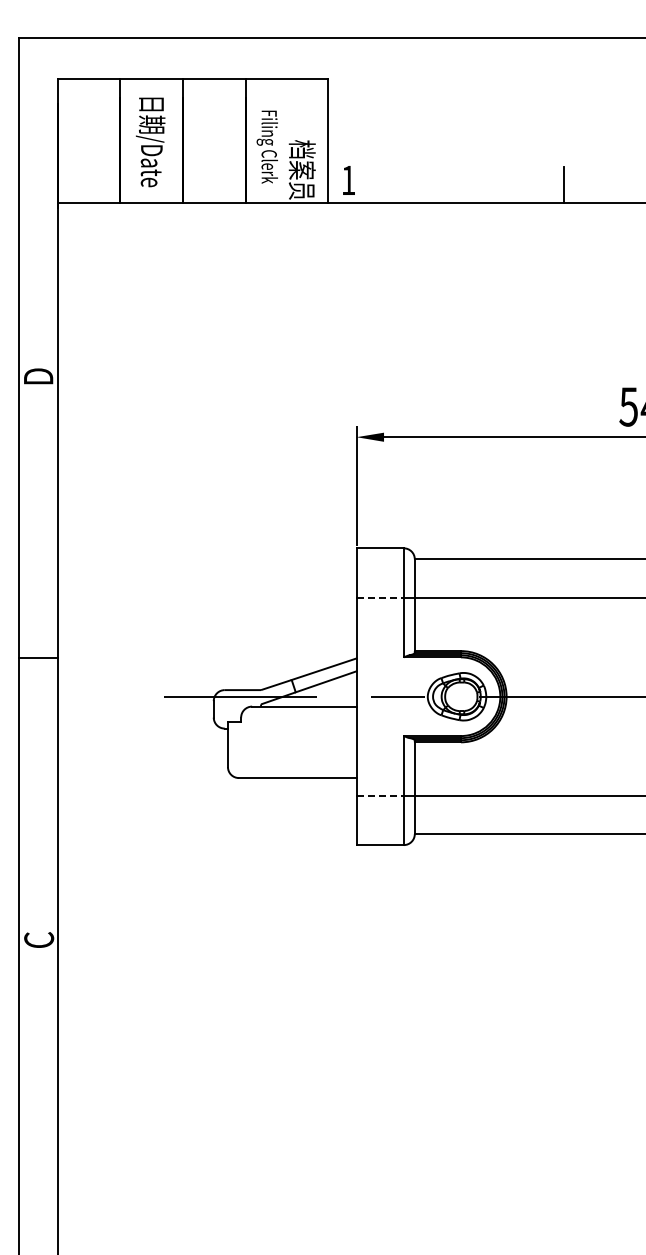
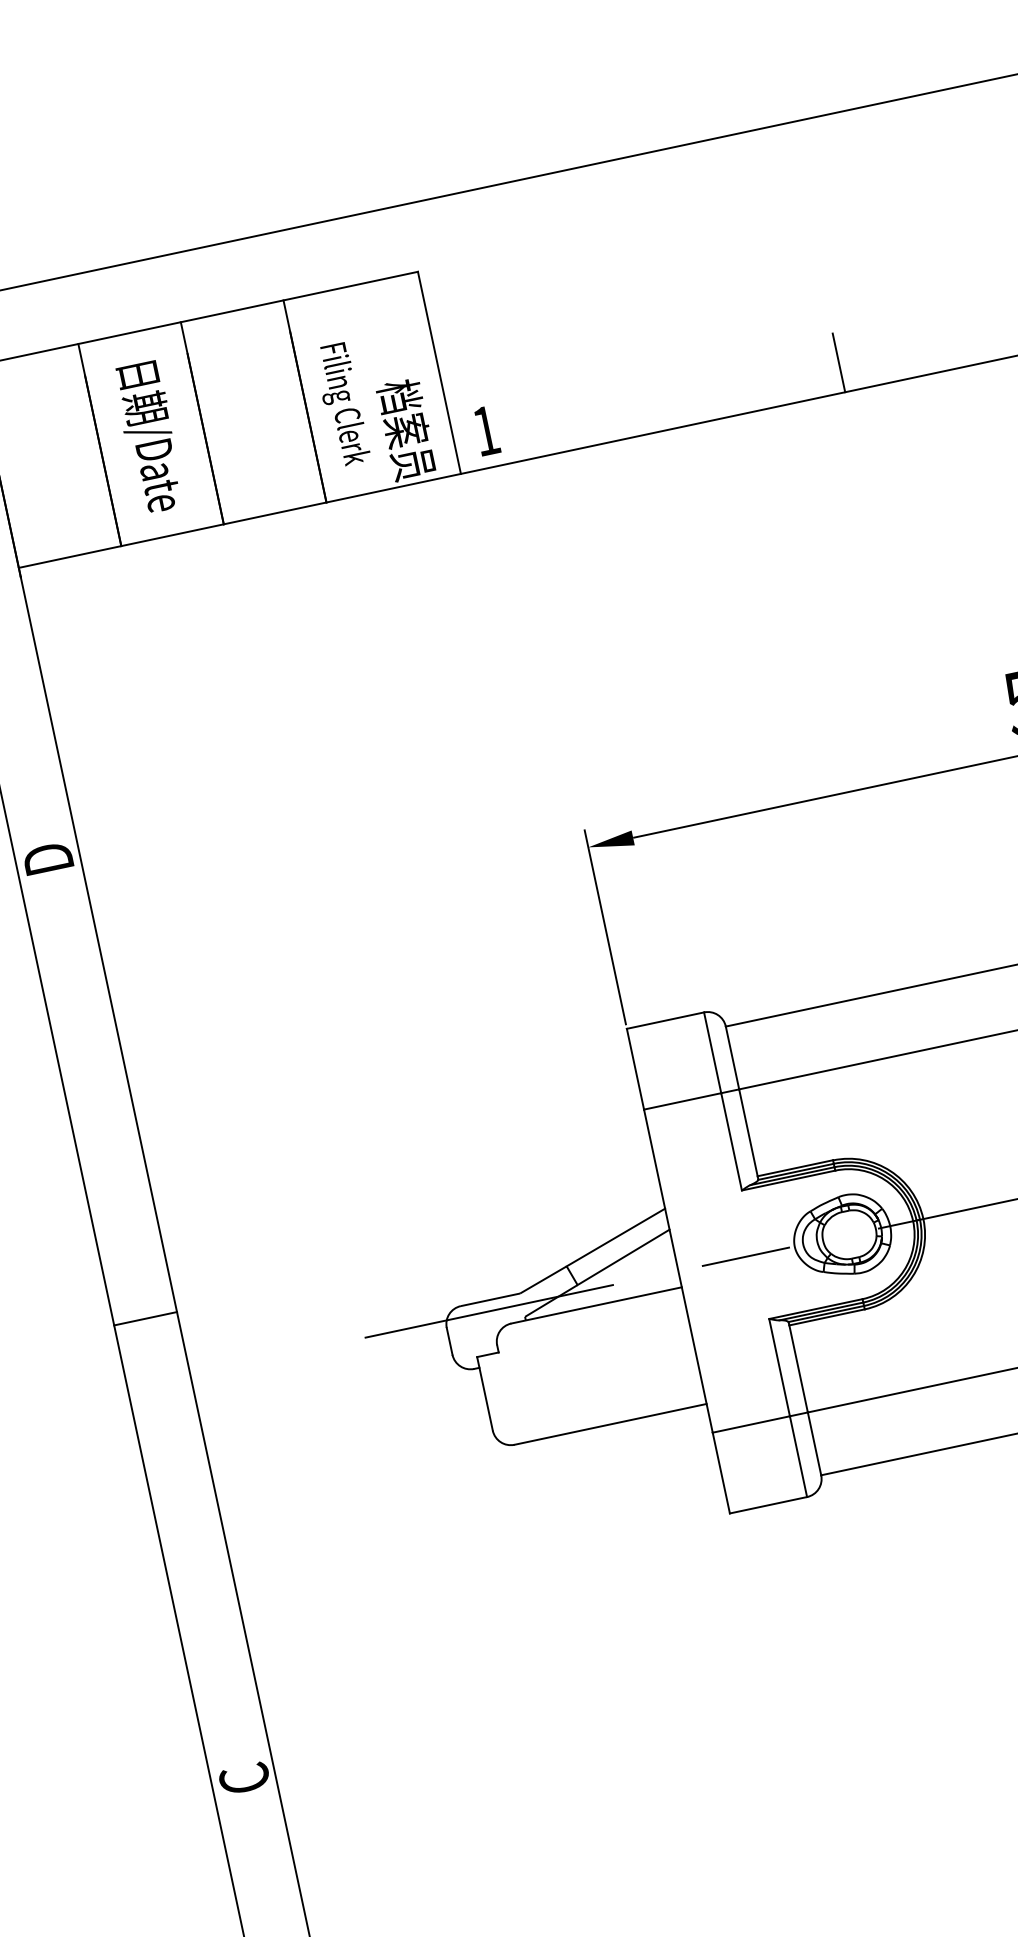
line: (380, 597) -> (683, 1100), dashed -> solid
line: (380, 795) -> (751, 1424), dashed -> solid

